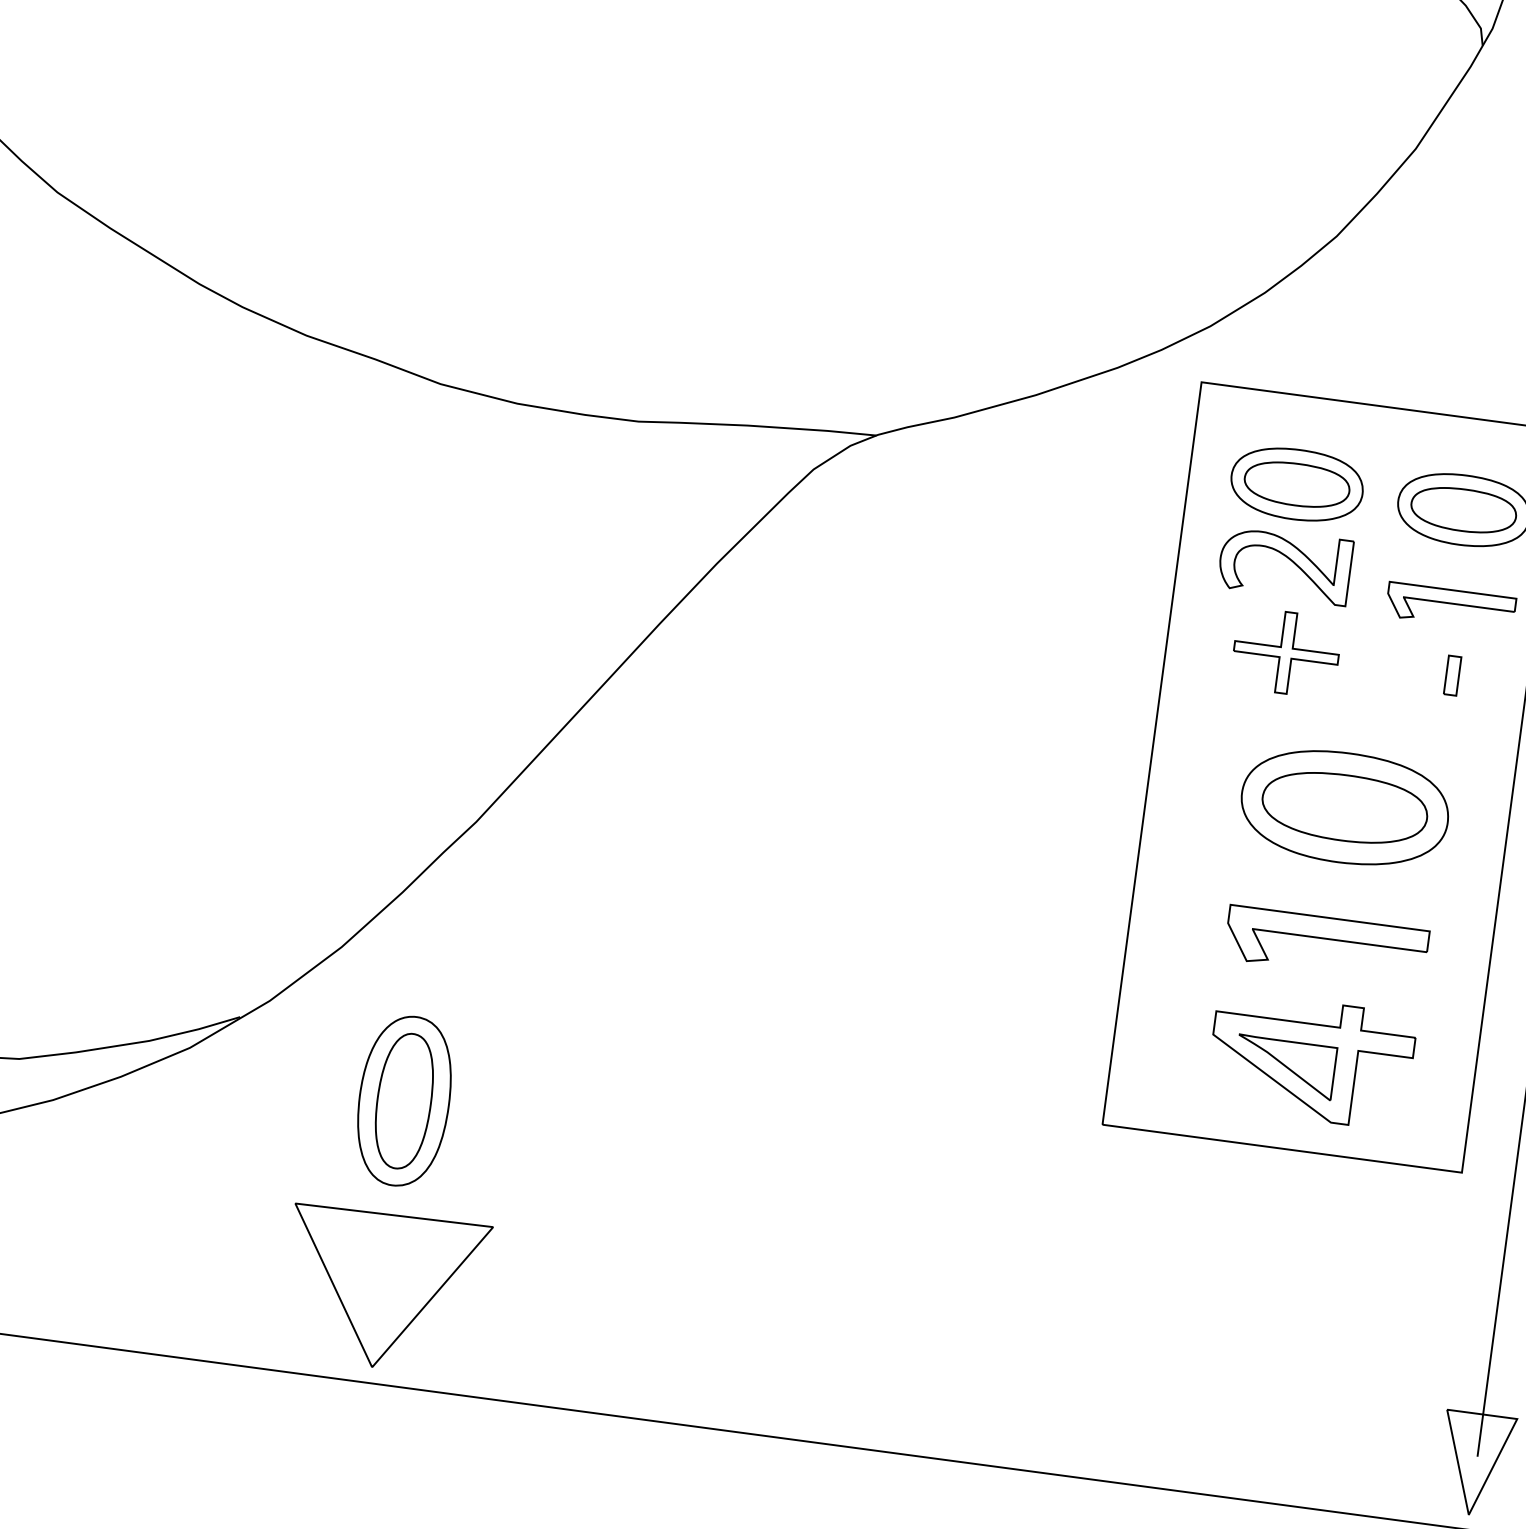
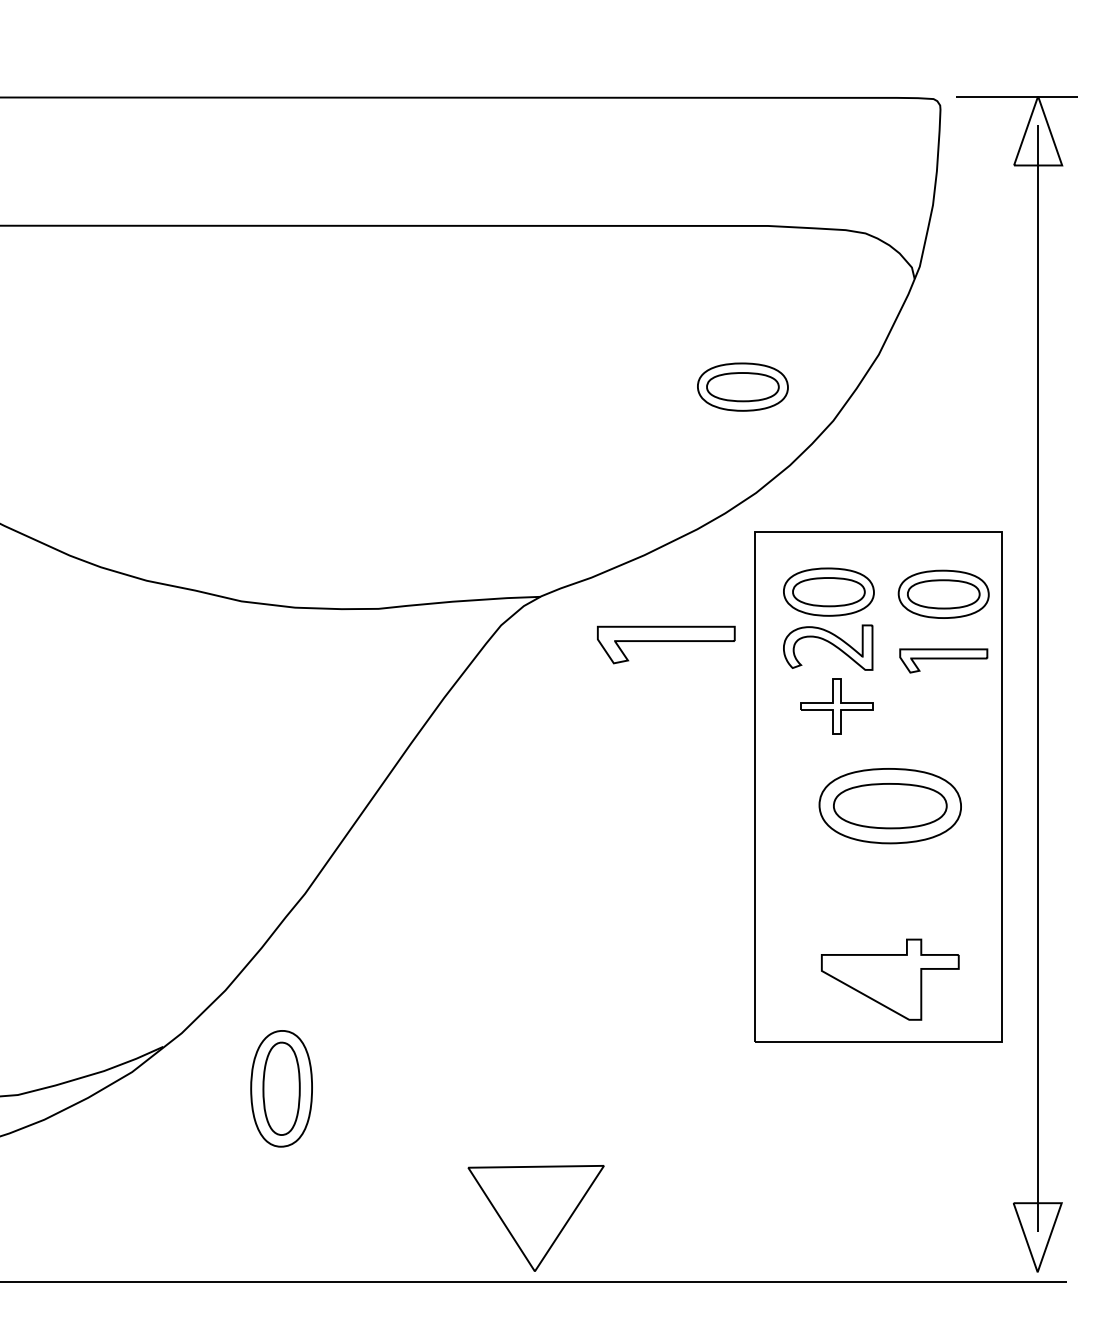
part: (1211, 168) -> (742, 386), added
part: (1451, 674) -> (950, 706), removed
part: (1327, 943) -> (666, 644), moved
part: (1283, 1067) -> (872, 986), removed
part: (383, 1290) -> (535, 1218), moved

